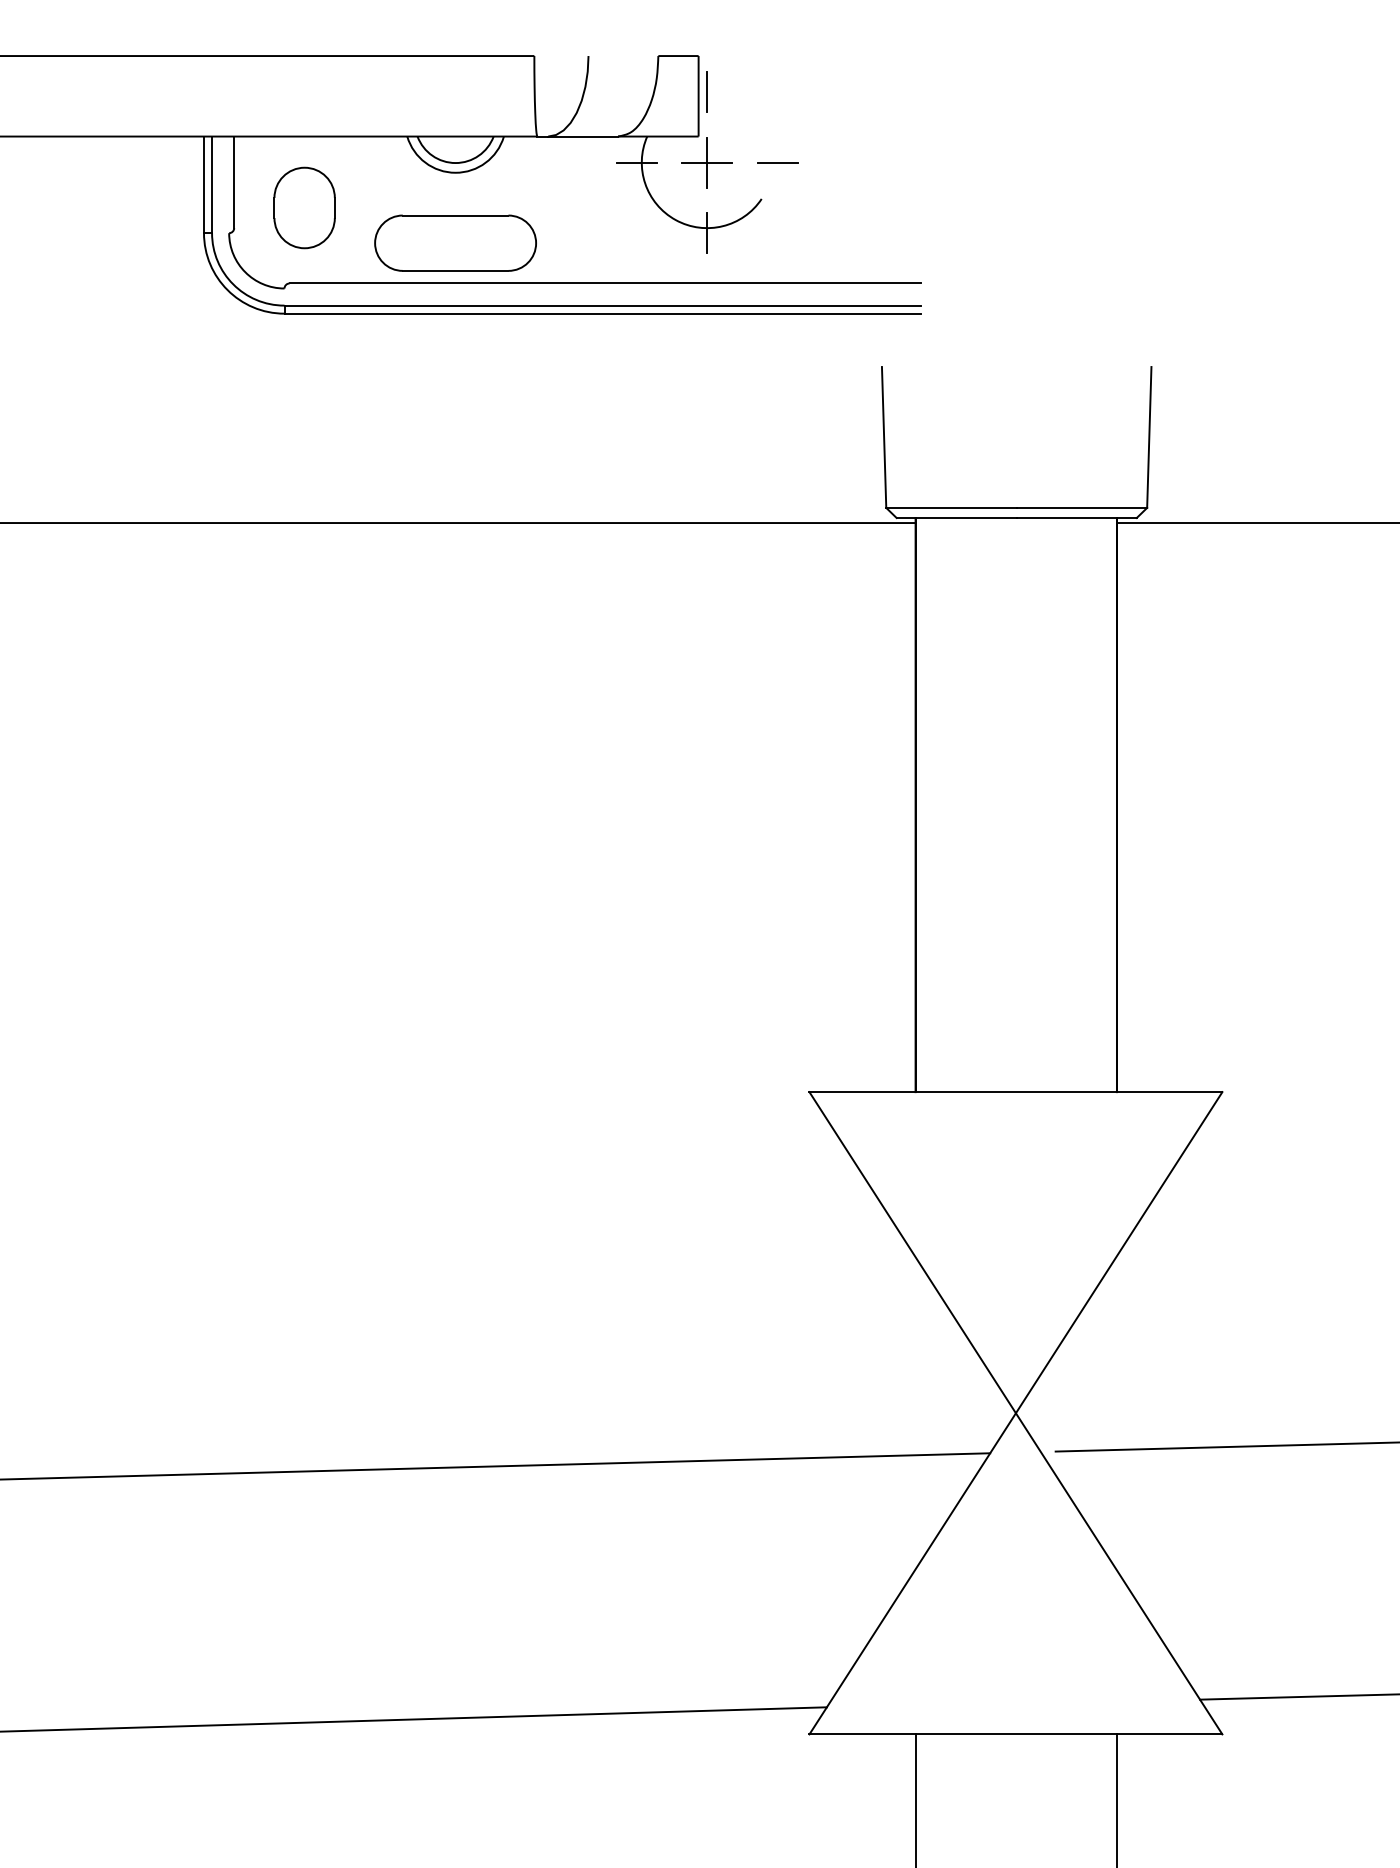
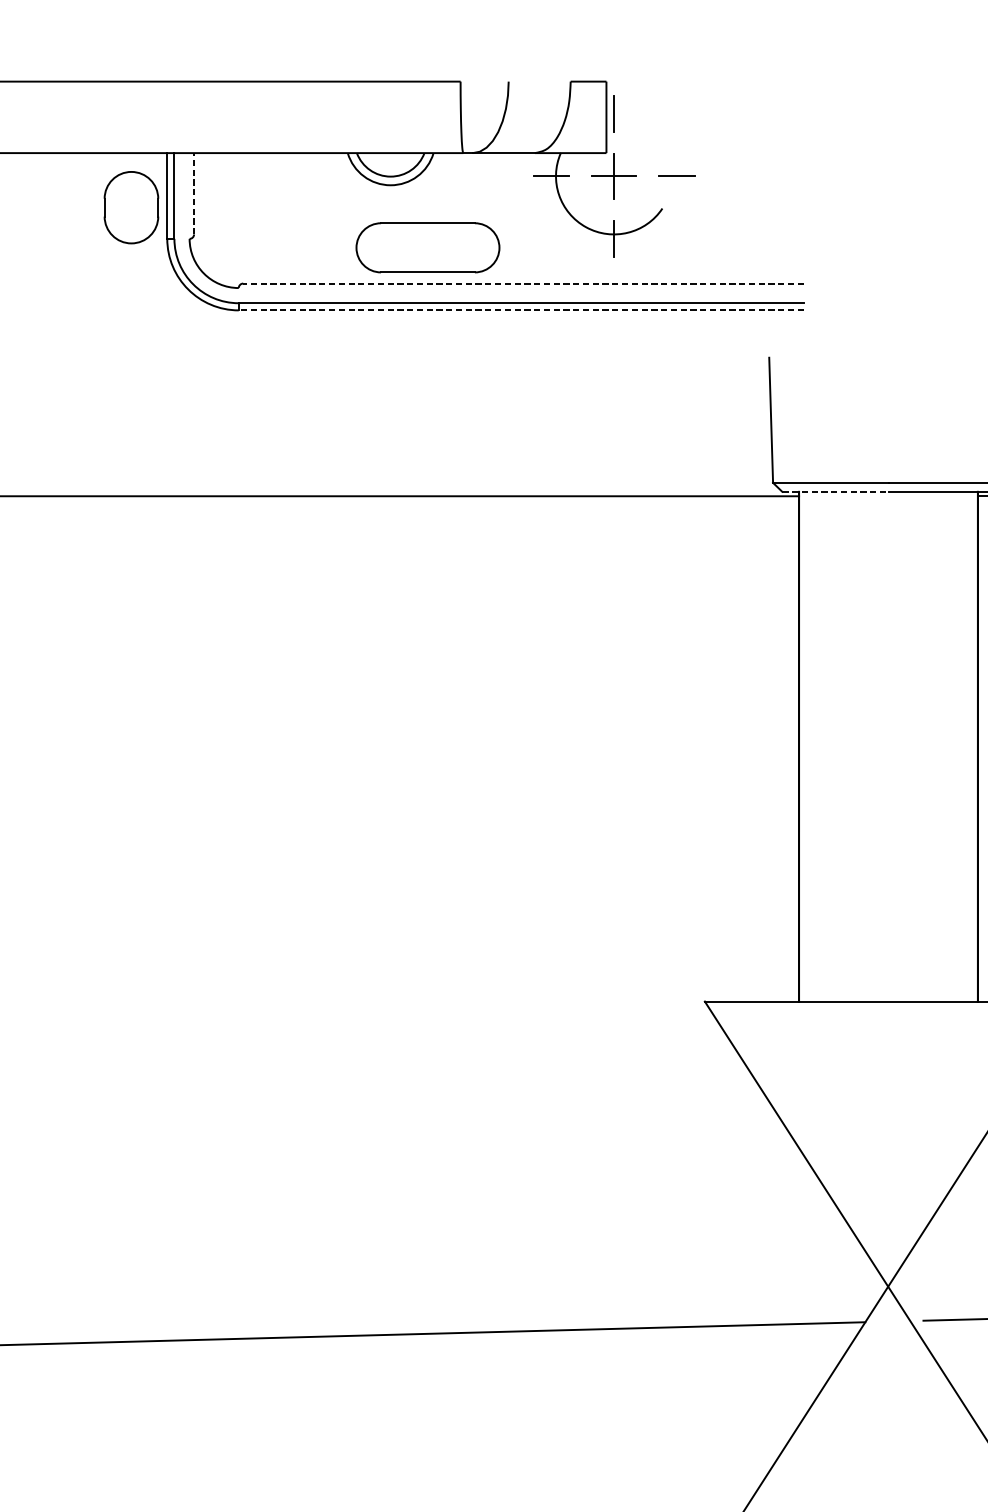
line: (234, 182) -> (194, 193), solid -> dashed
part: (304, 207) -> (131, 207), moved
part: (455, 242) -> (427, 247), moved
line: (605, 283) -> (523, 283), solid -> dashed
line: (602, 313) -> (521, 310), solid -> dashed
line: (957, 518) -> (836, 492), solid -> dashed

